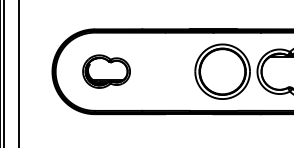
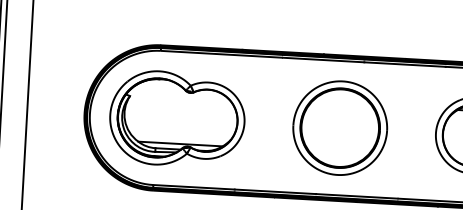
part: (106, 71) -> (177, 118), size x1.67
part: (222, 71) -> (339, 127), moved

